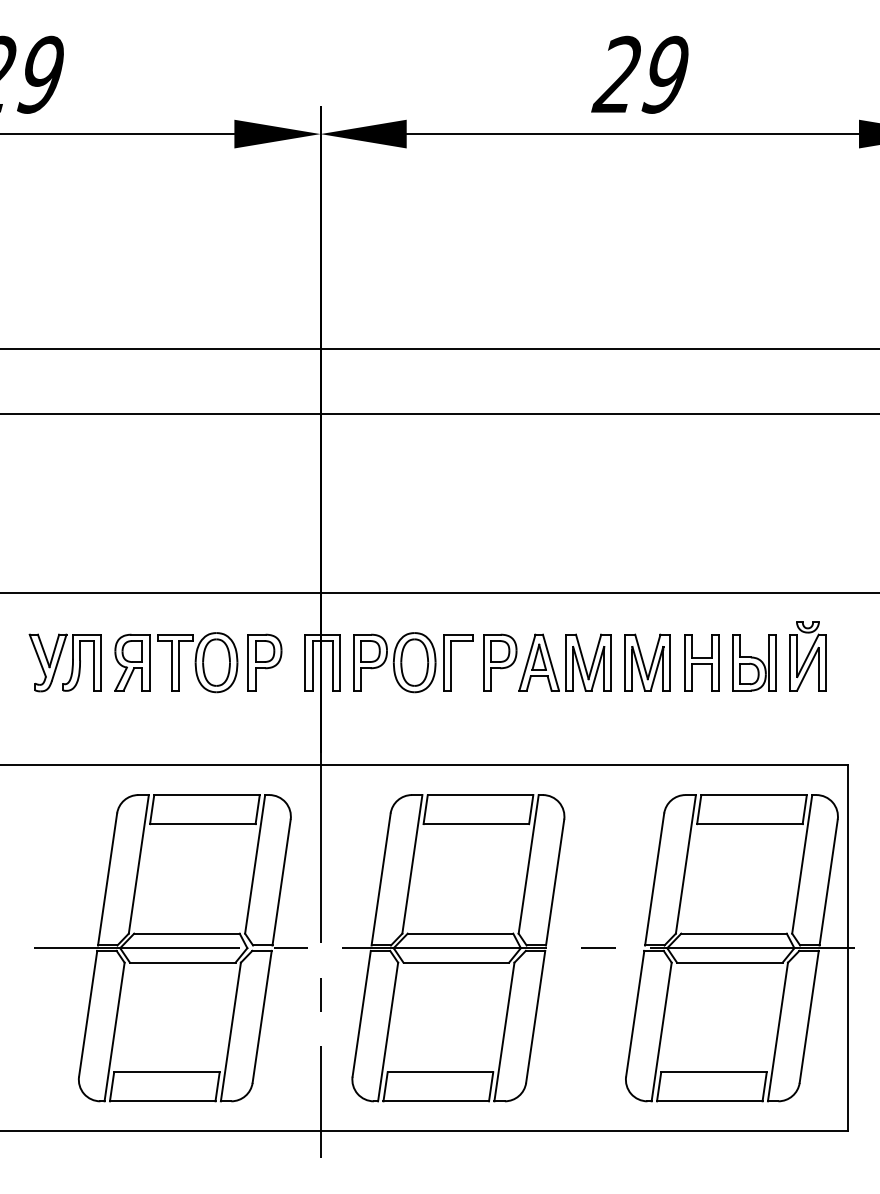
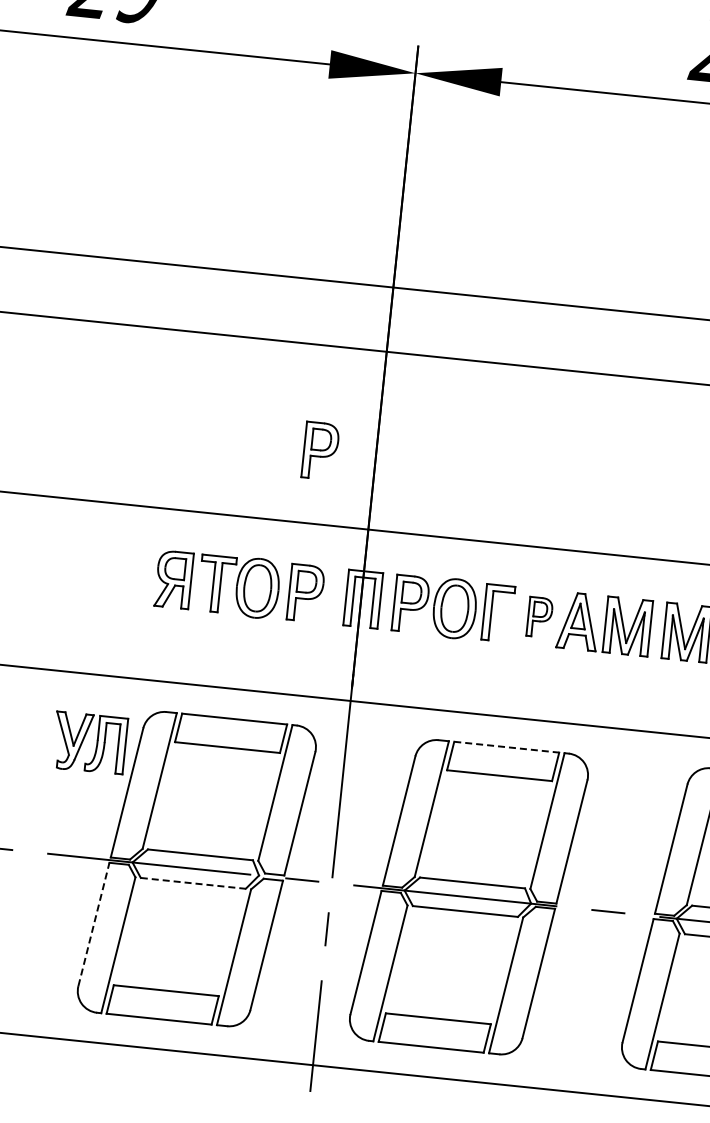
part: (264, 519) -> (320, 450), added
part: (64, 662) -> (88, 742), moved
part: (500, 662) -> (540, 617), size x0.7
line: (480, 795) -> (506, 747), solid -> dashed
line: (182, 962) -> (193, 883), solid -> dashed
line: (88, 1013) -> (94, 924), solid -> dashed

